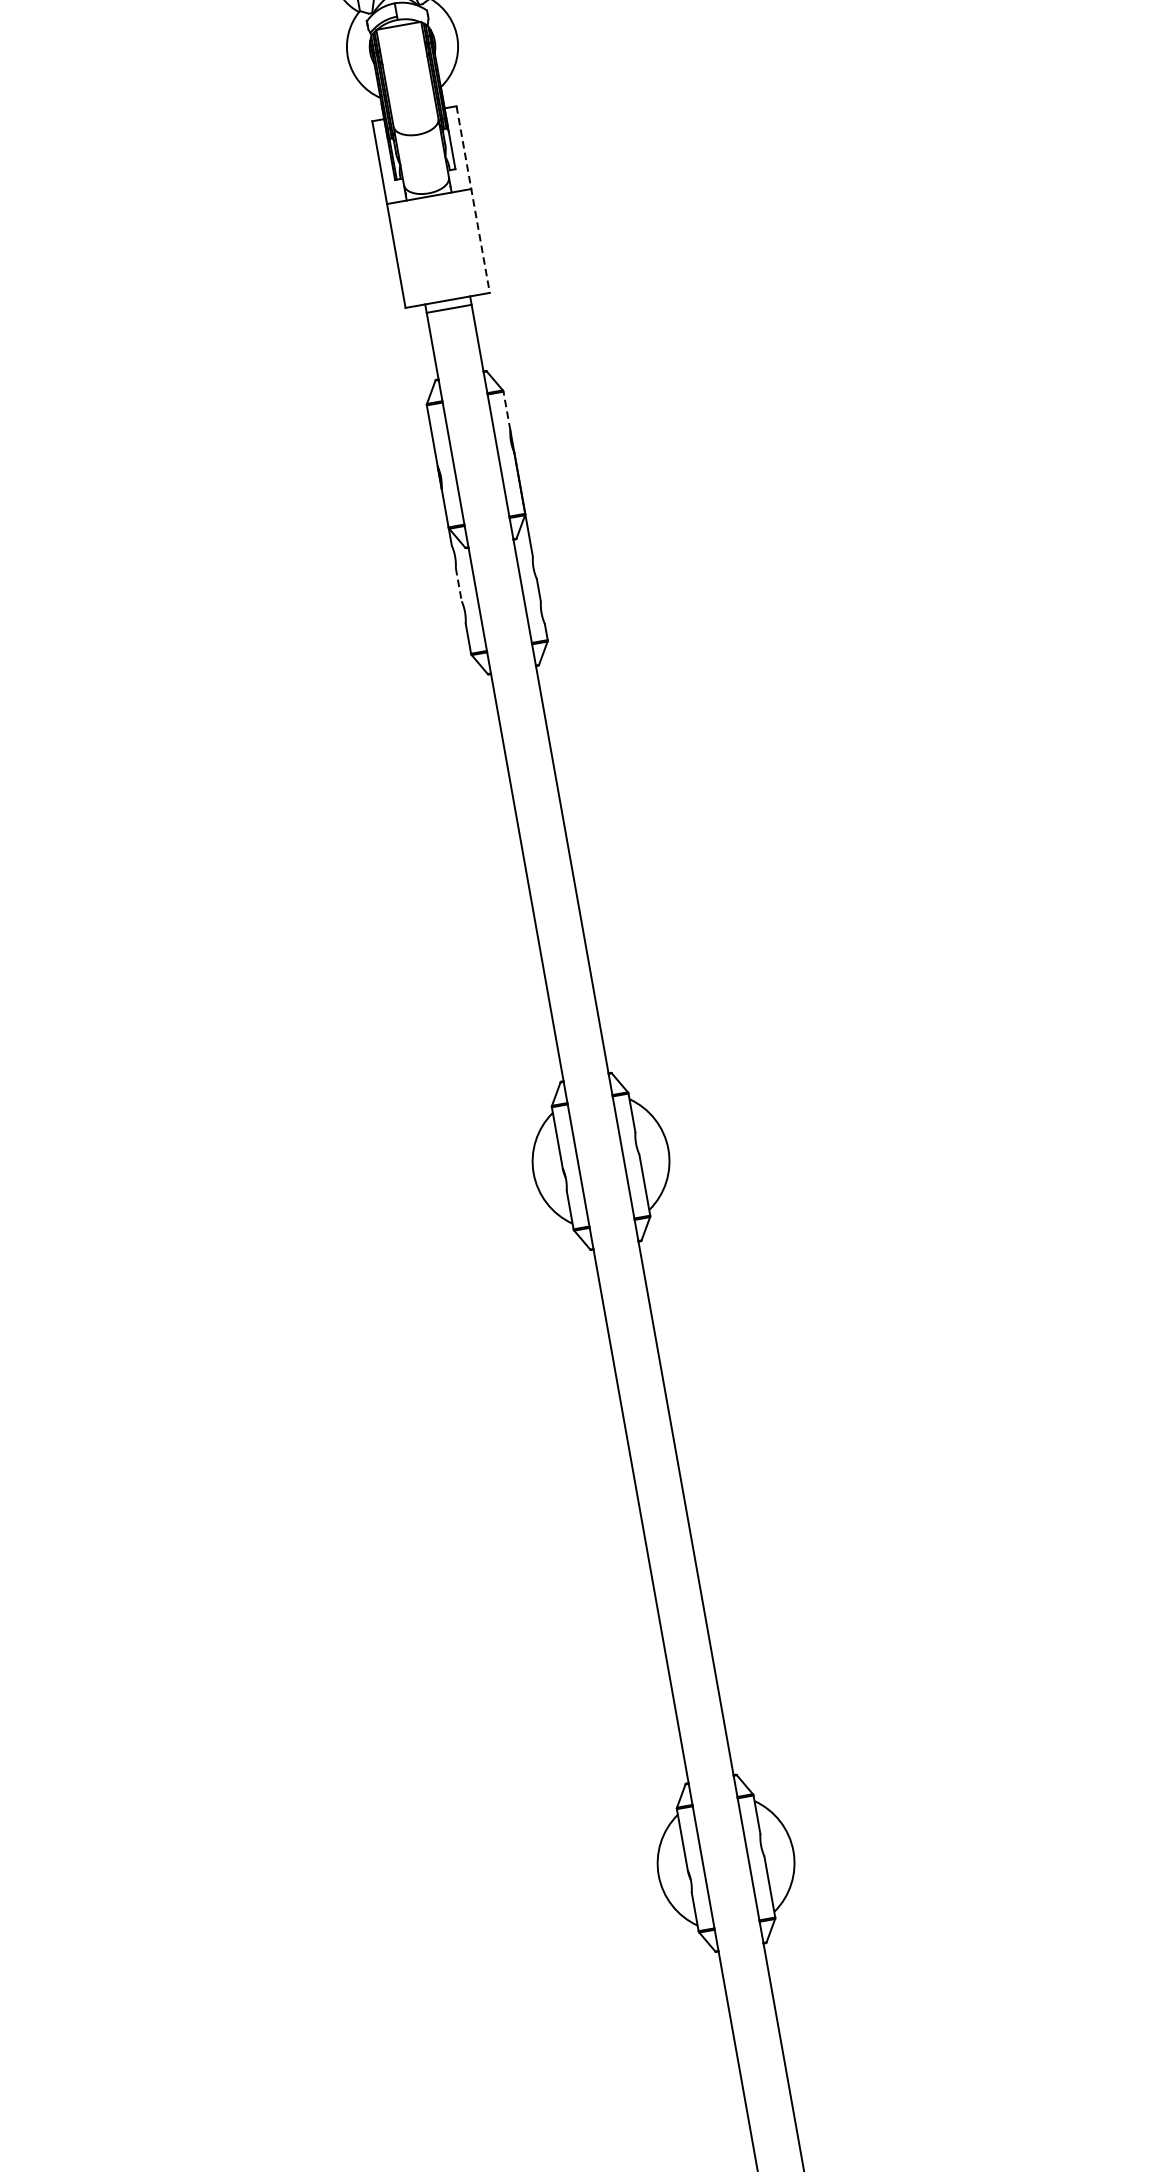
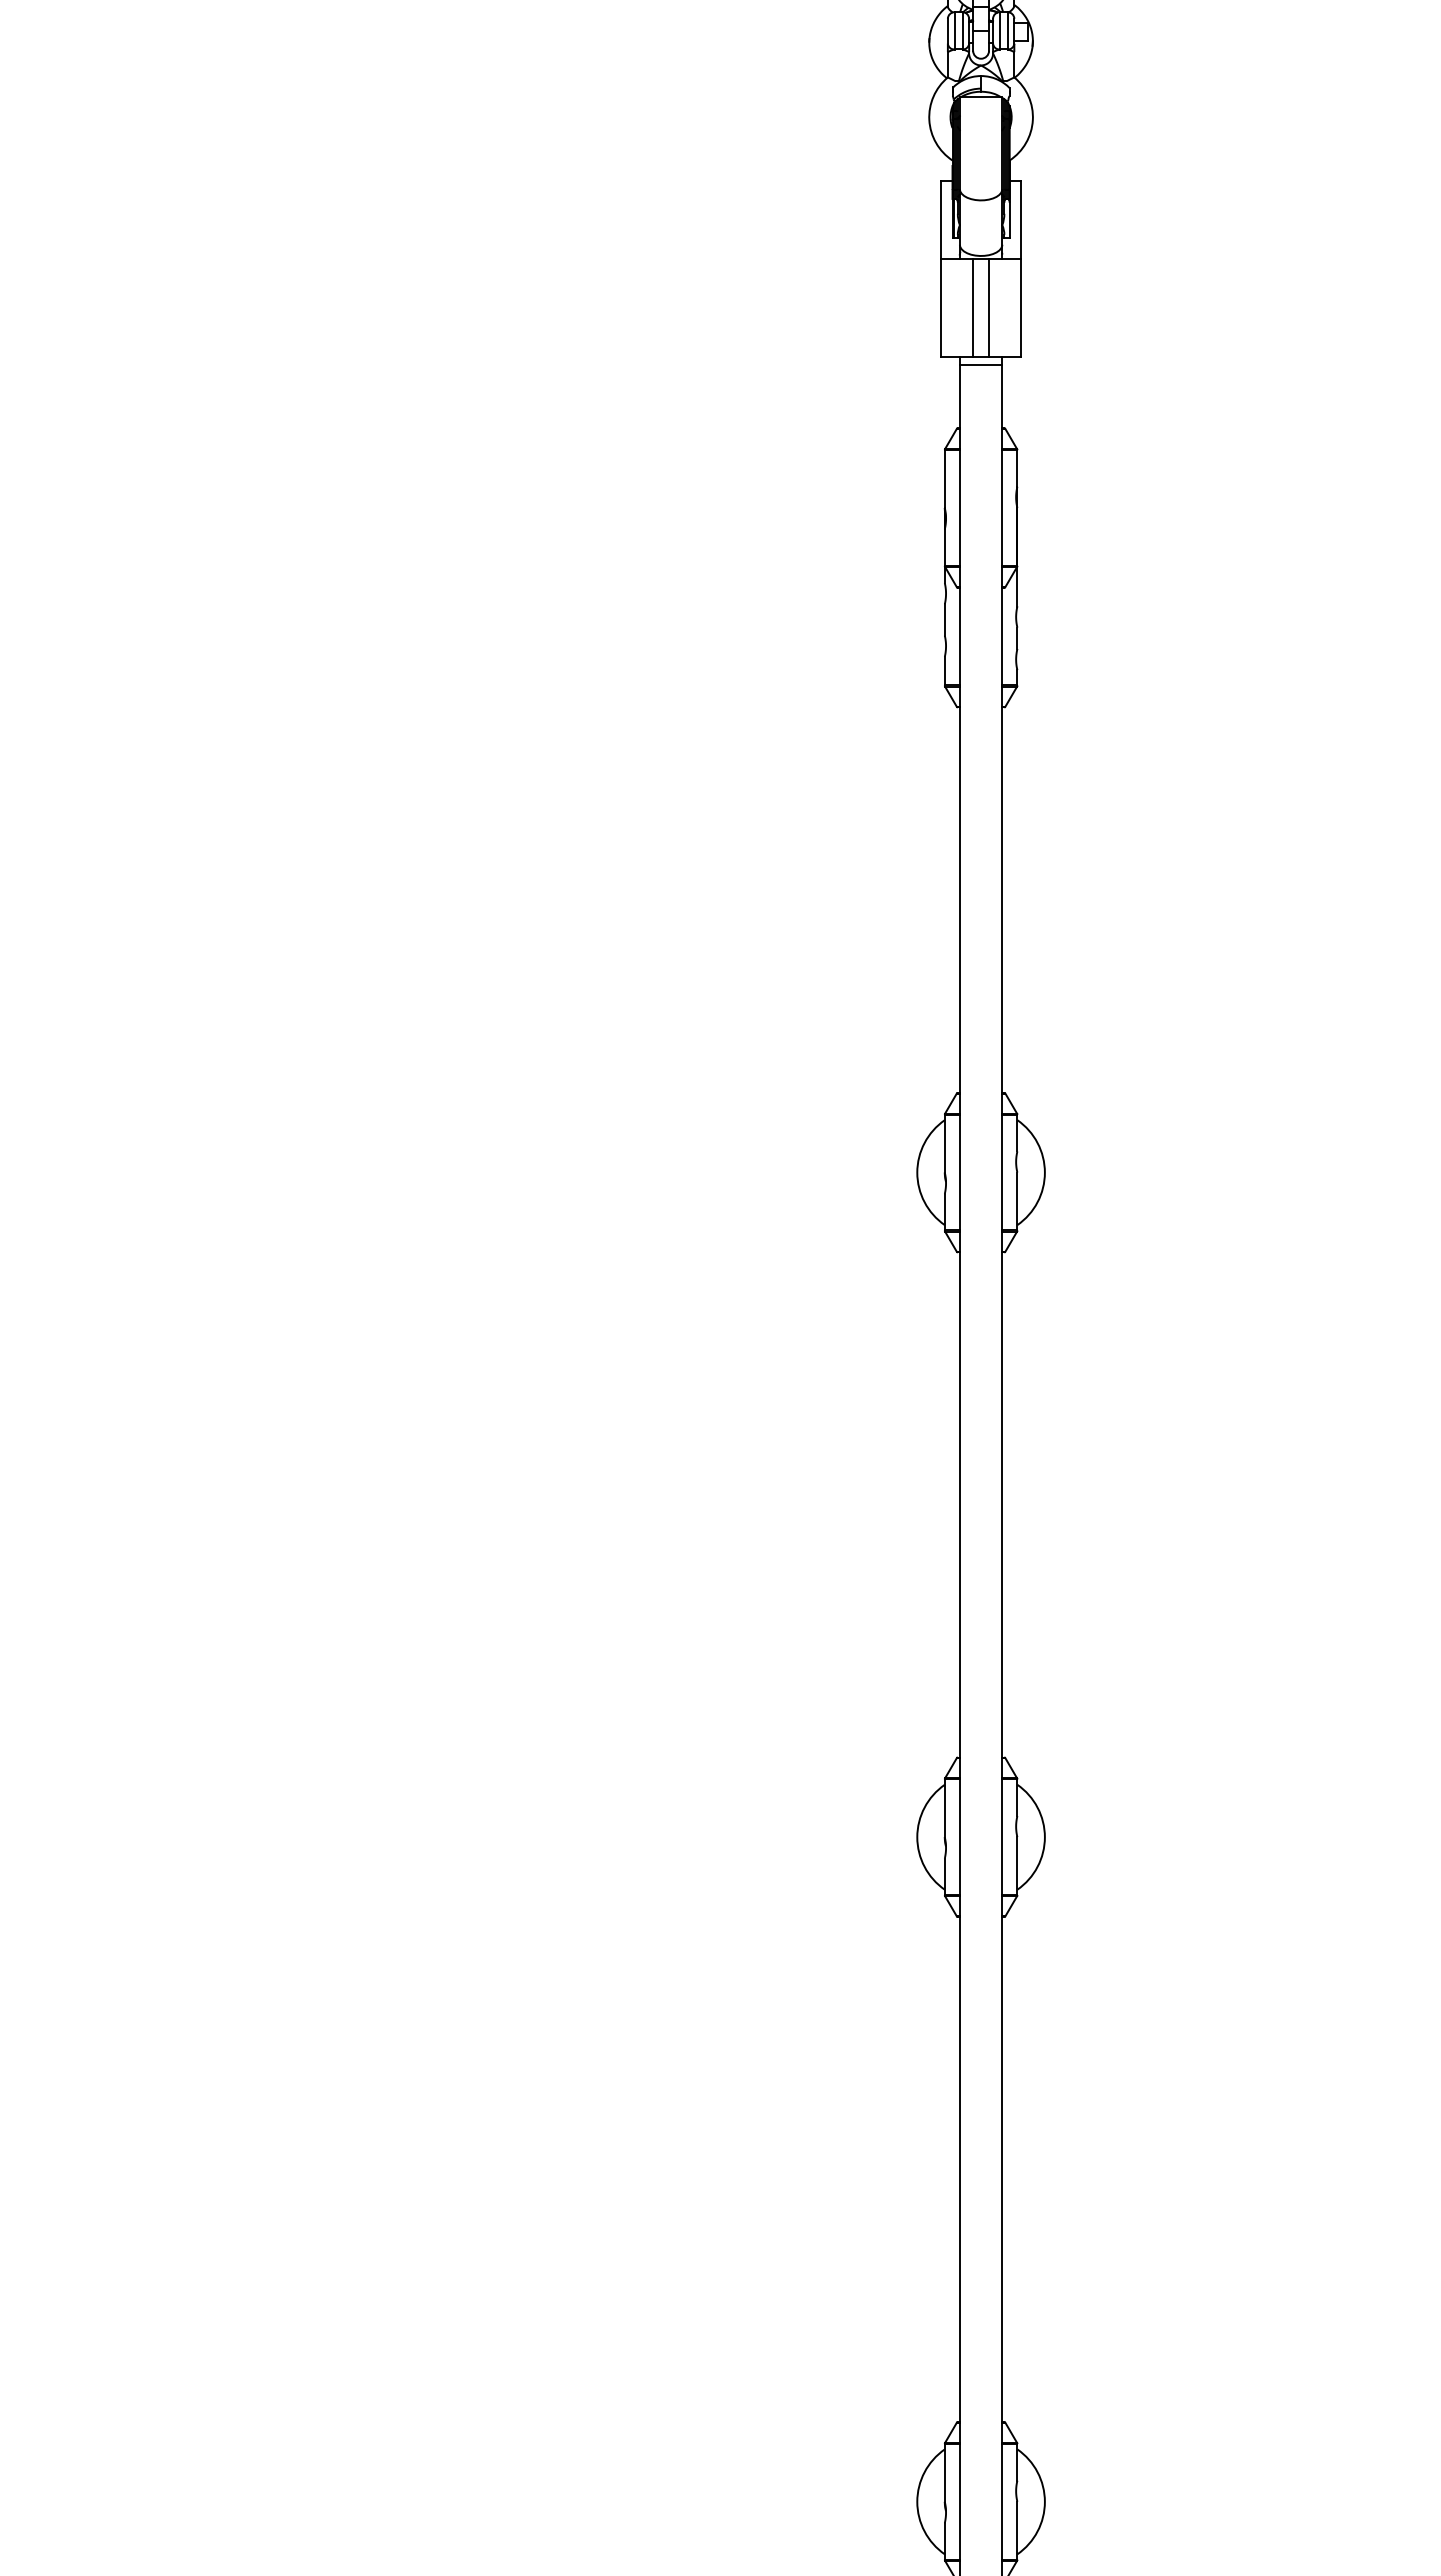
line: (472, 200) -> (1020, 269), dashed -> solid
line: (447, 246) -> (989, 307), added
line: (430, 249) -> (973, 307), added
line: (507, 410) -> (1017, 468), dashed -> solid
line: (458, 585) -> (944, 620), dashed -> solid

